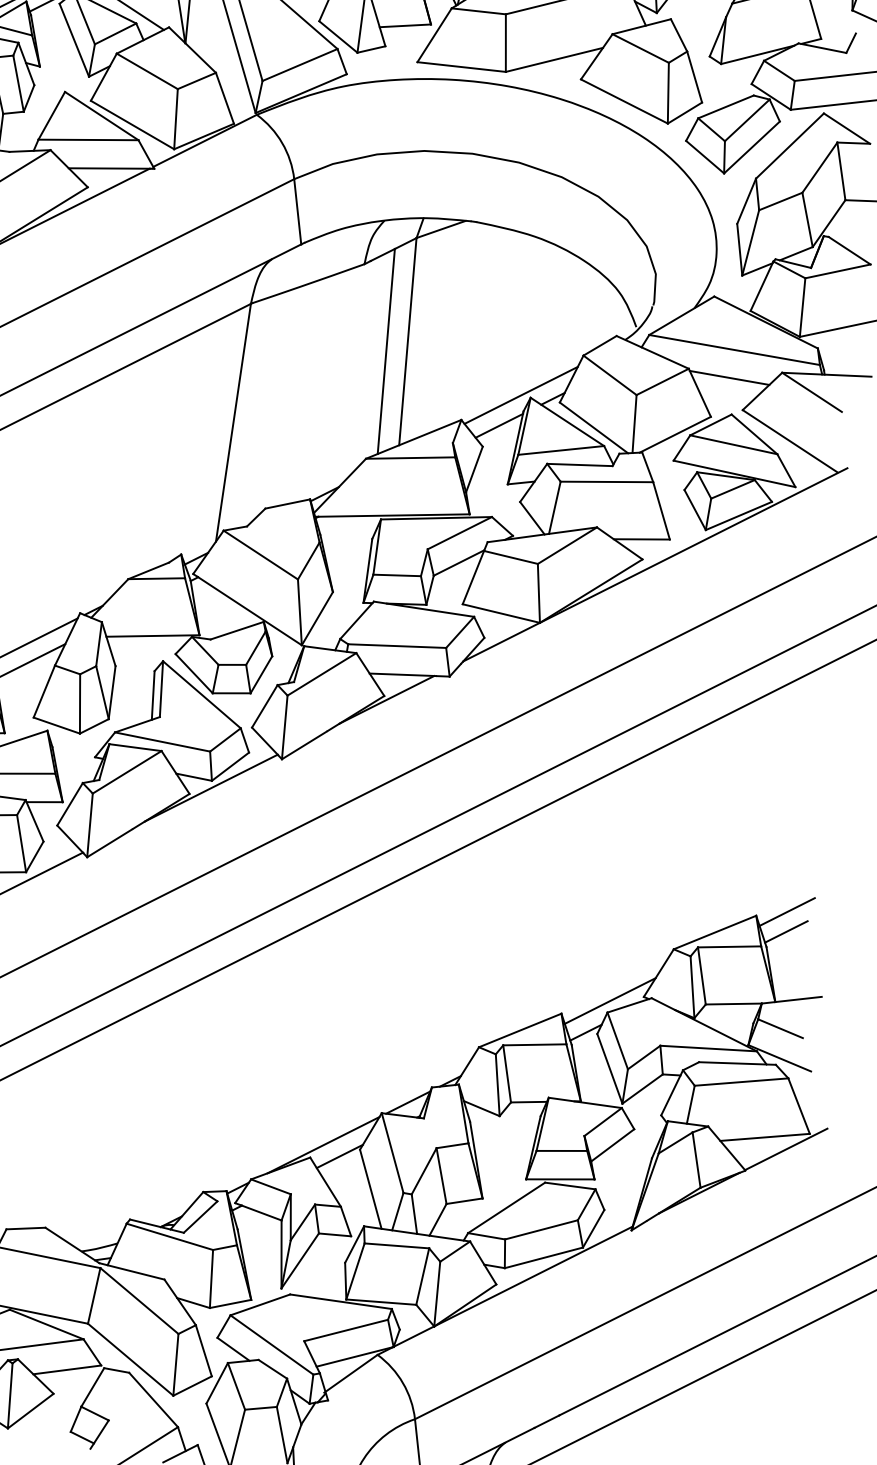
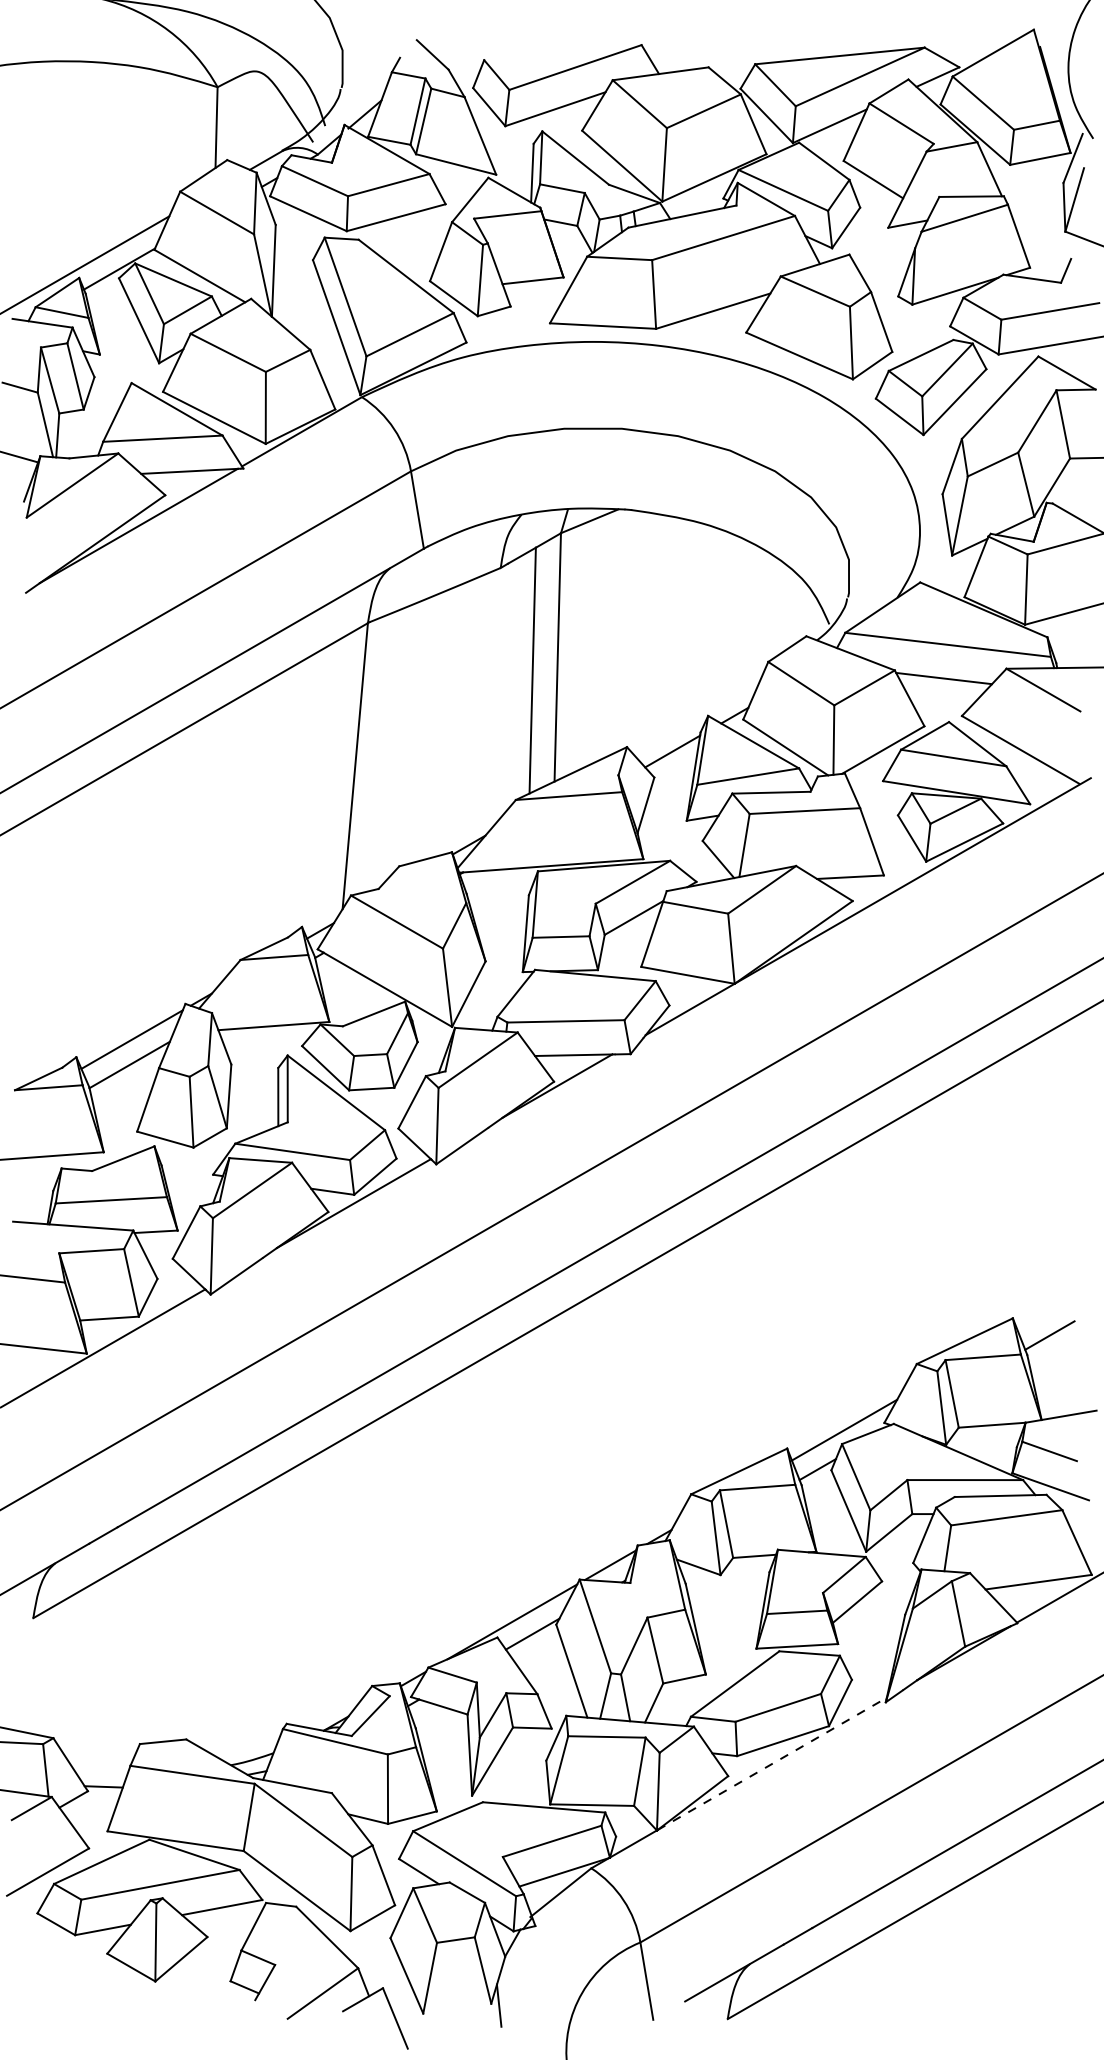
line: (521, 395) -> (696, 713), removed
line: (787, 911) -> (1049, 1311), removed
line: (533, 1276) -> (772, 1763), solid -> dashed

